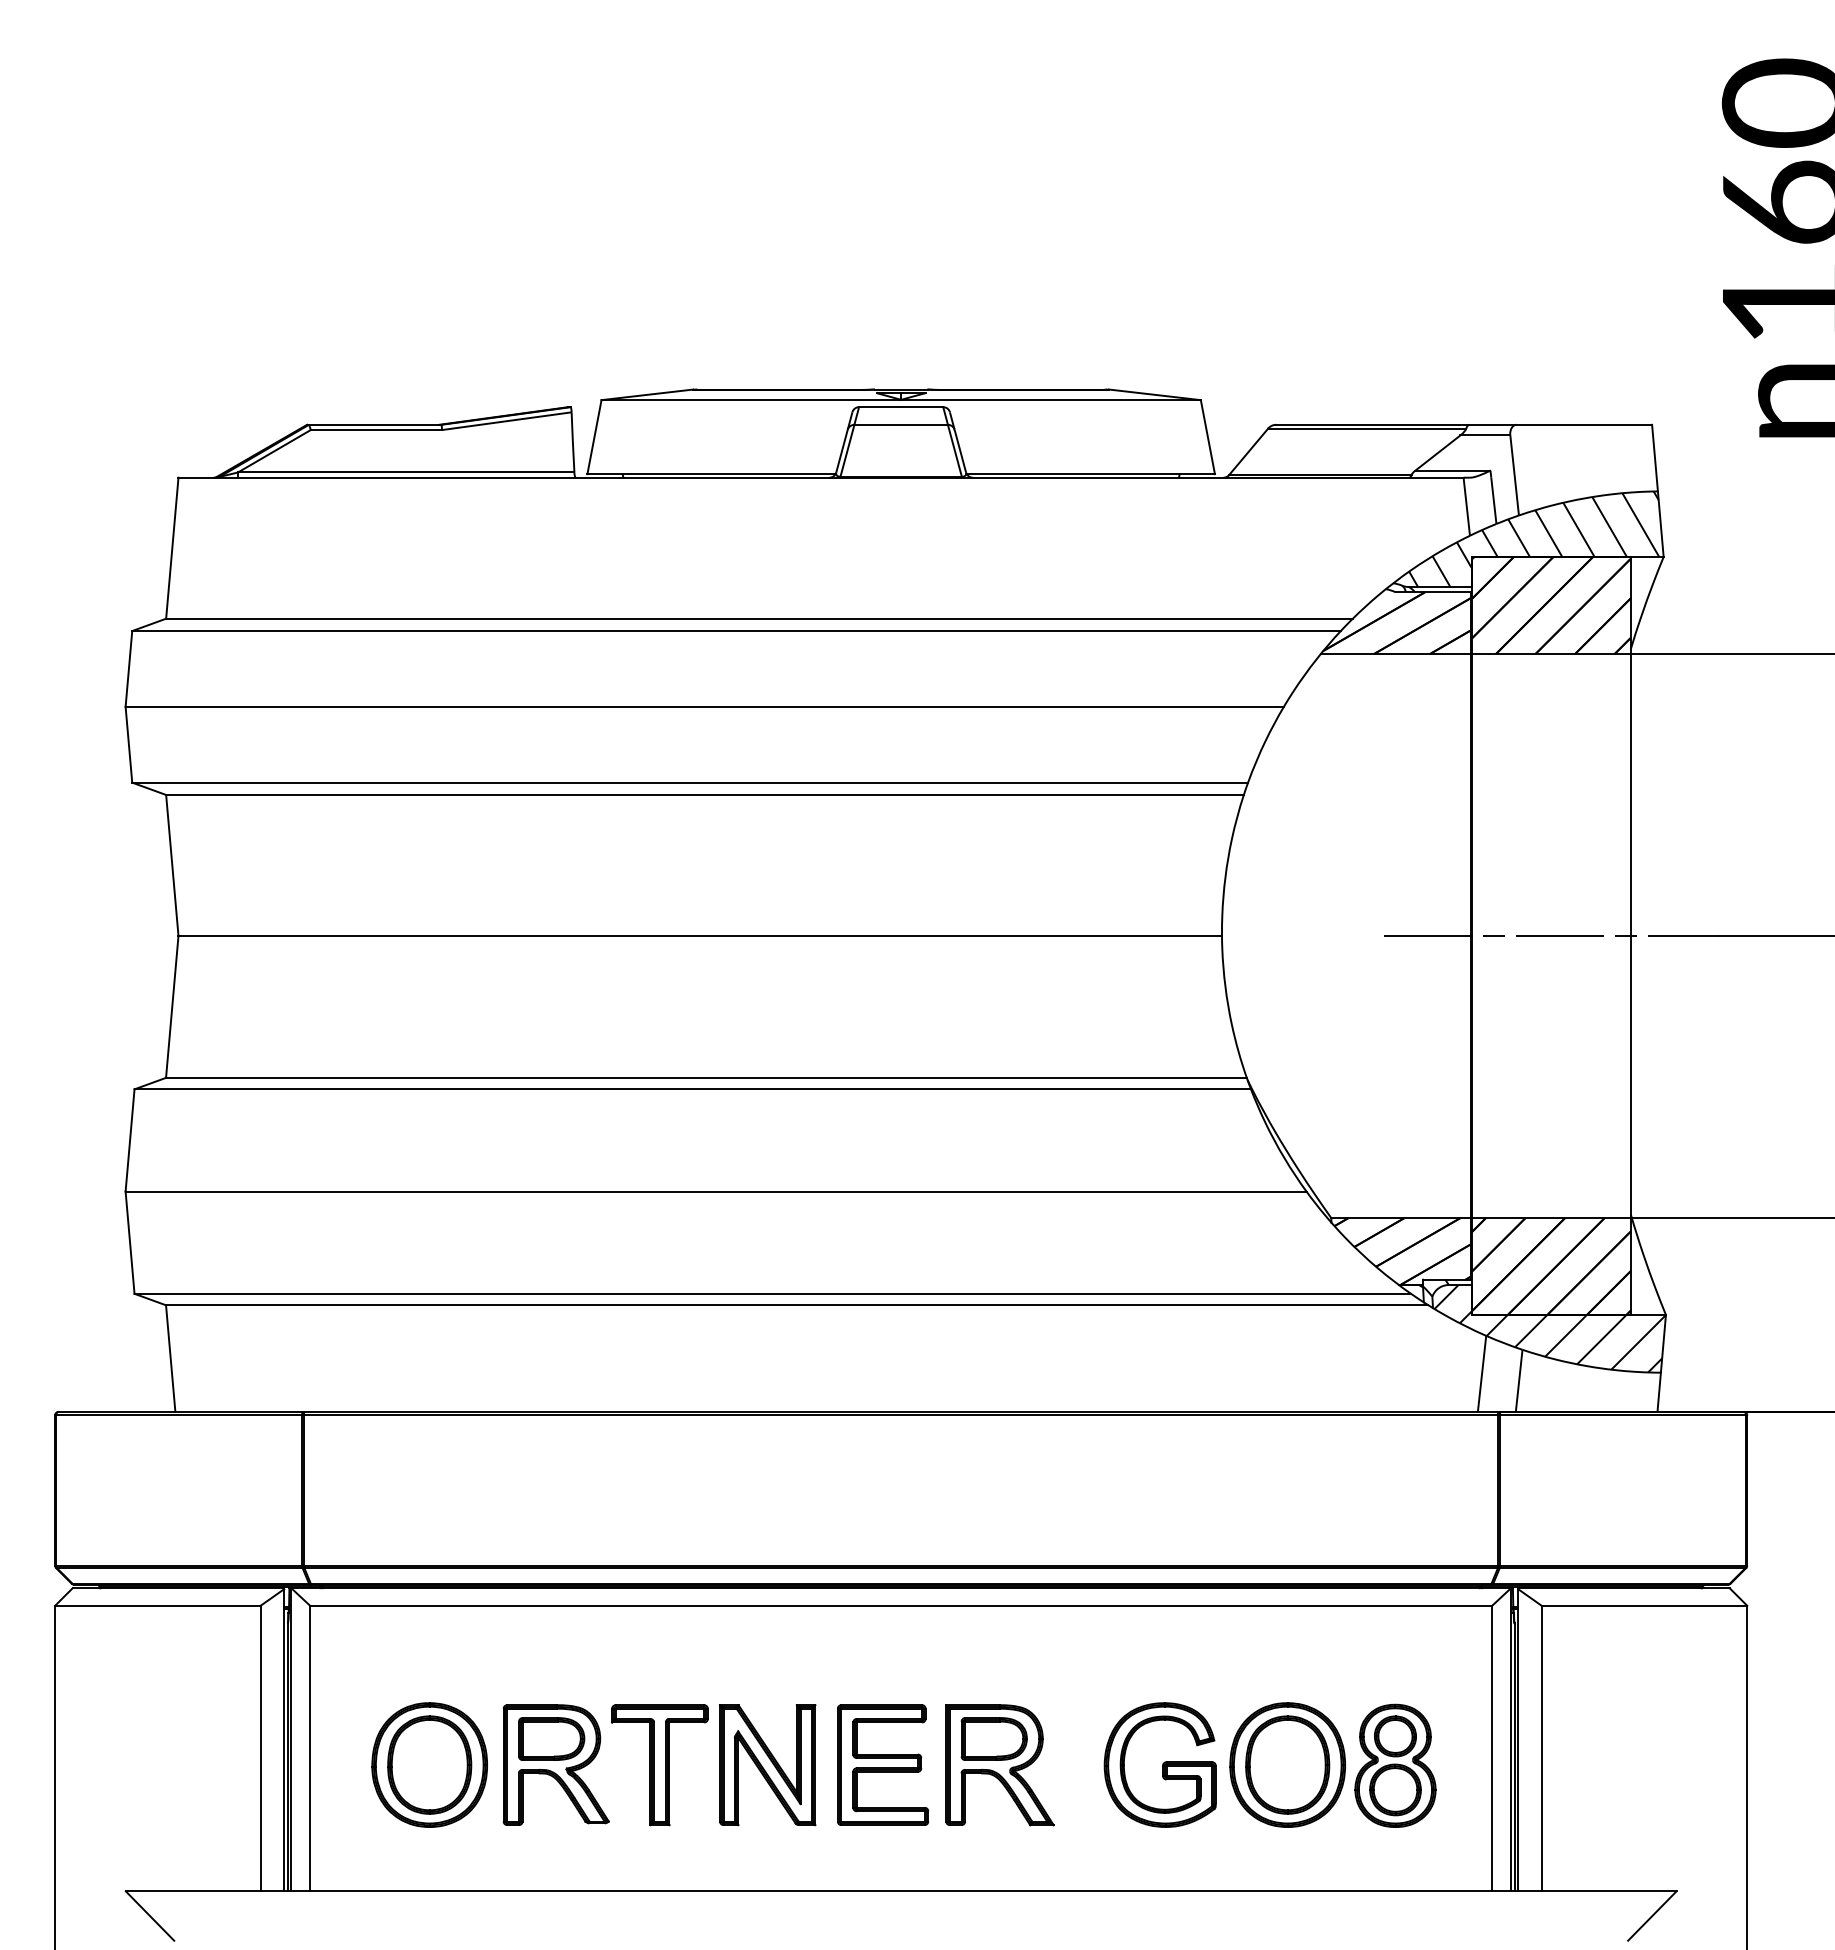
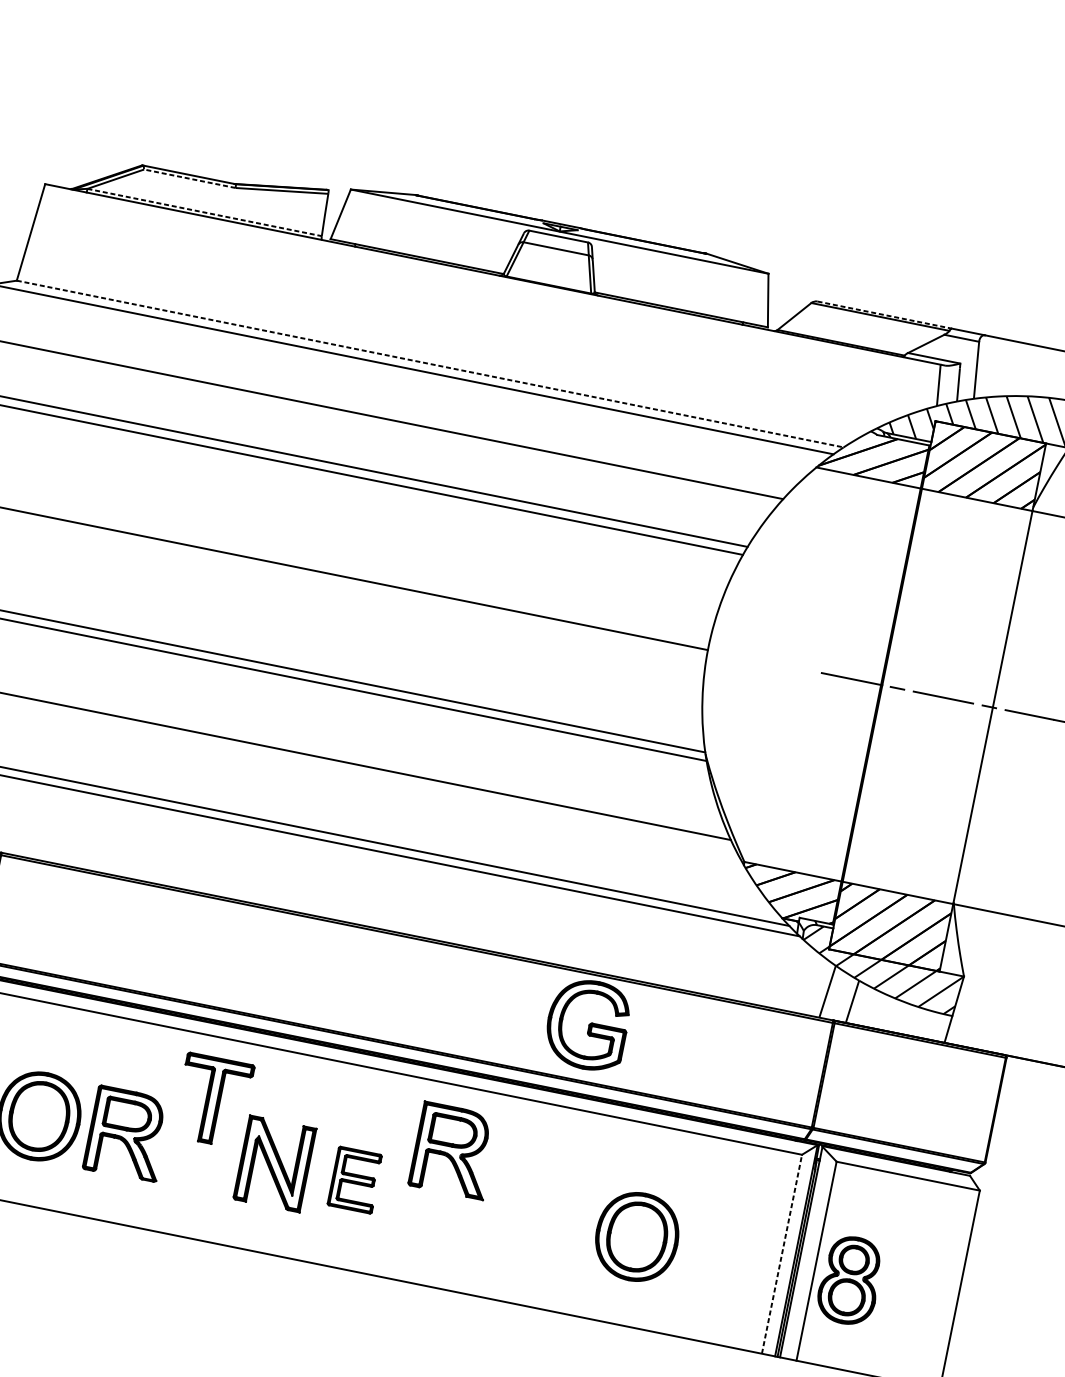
line: (1372, 424) -> (884, 314), solid -> dashed
line: (376, 430) -> (189, 179), solid -> dashed
line: (406, 472) -> (204, 212), solid -> dashed
line: (759, 618) -> (430, 363), solid -> dashed
line: (1492, 1748) -> (782, 1254), solid -> dashed
part: (883, 1764) -> (355, 1179), size x0.7
part: (1159, 1764) -> (587, 1024), moved
part: (659, 1765) -> (212, 1100), moved
part: (999, 1765) -> (453, 1150), moved
part: (1395, 1765) -> (850, 1280), moved

